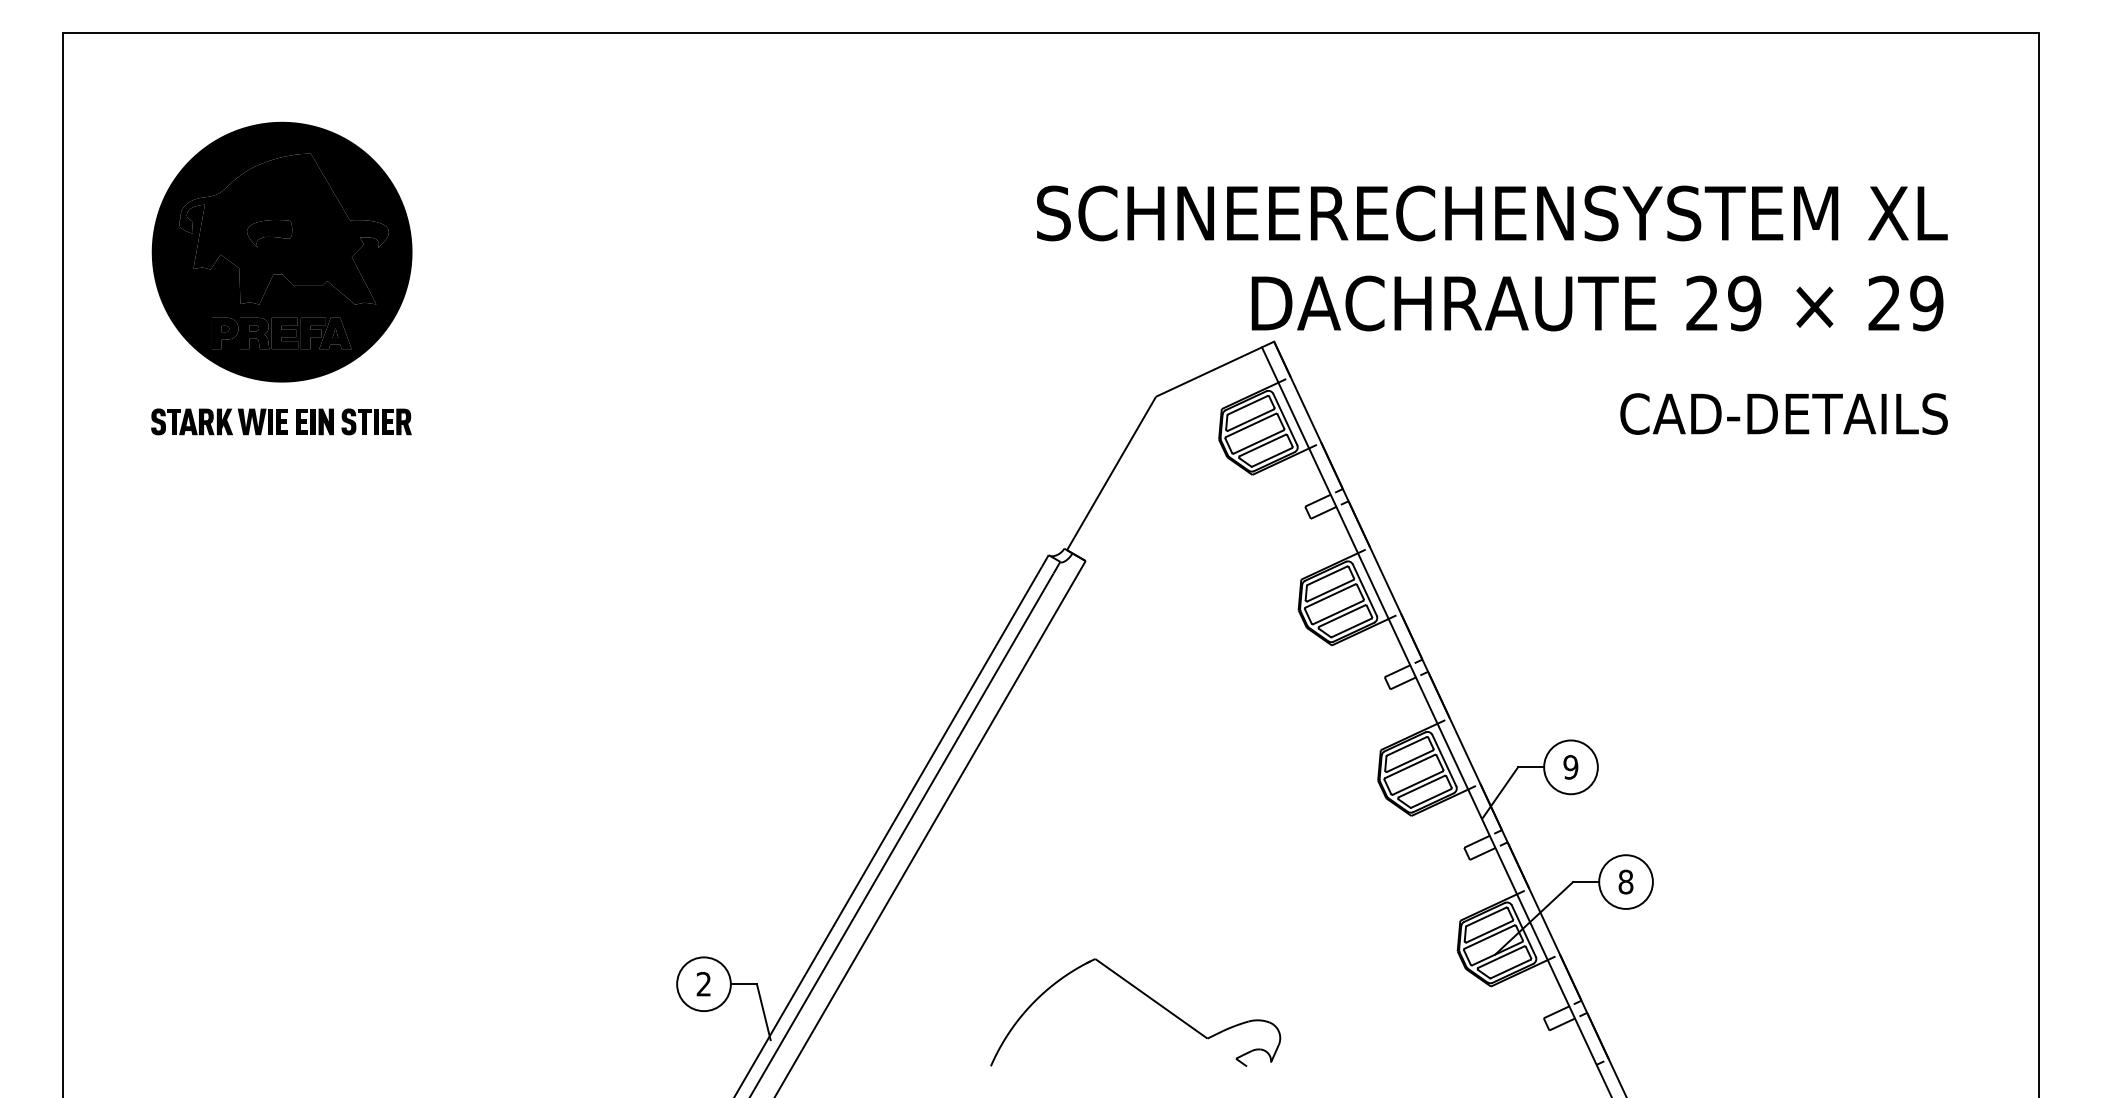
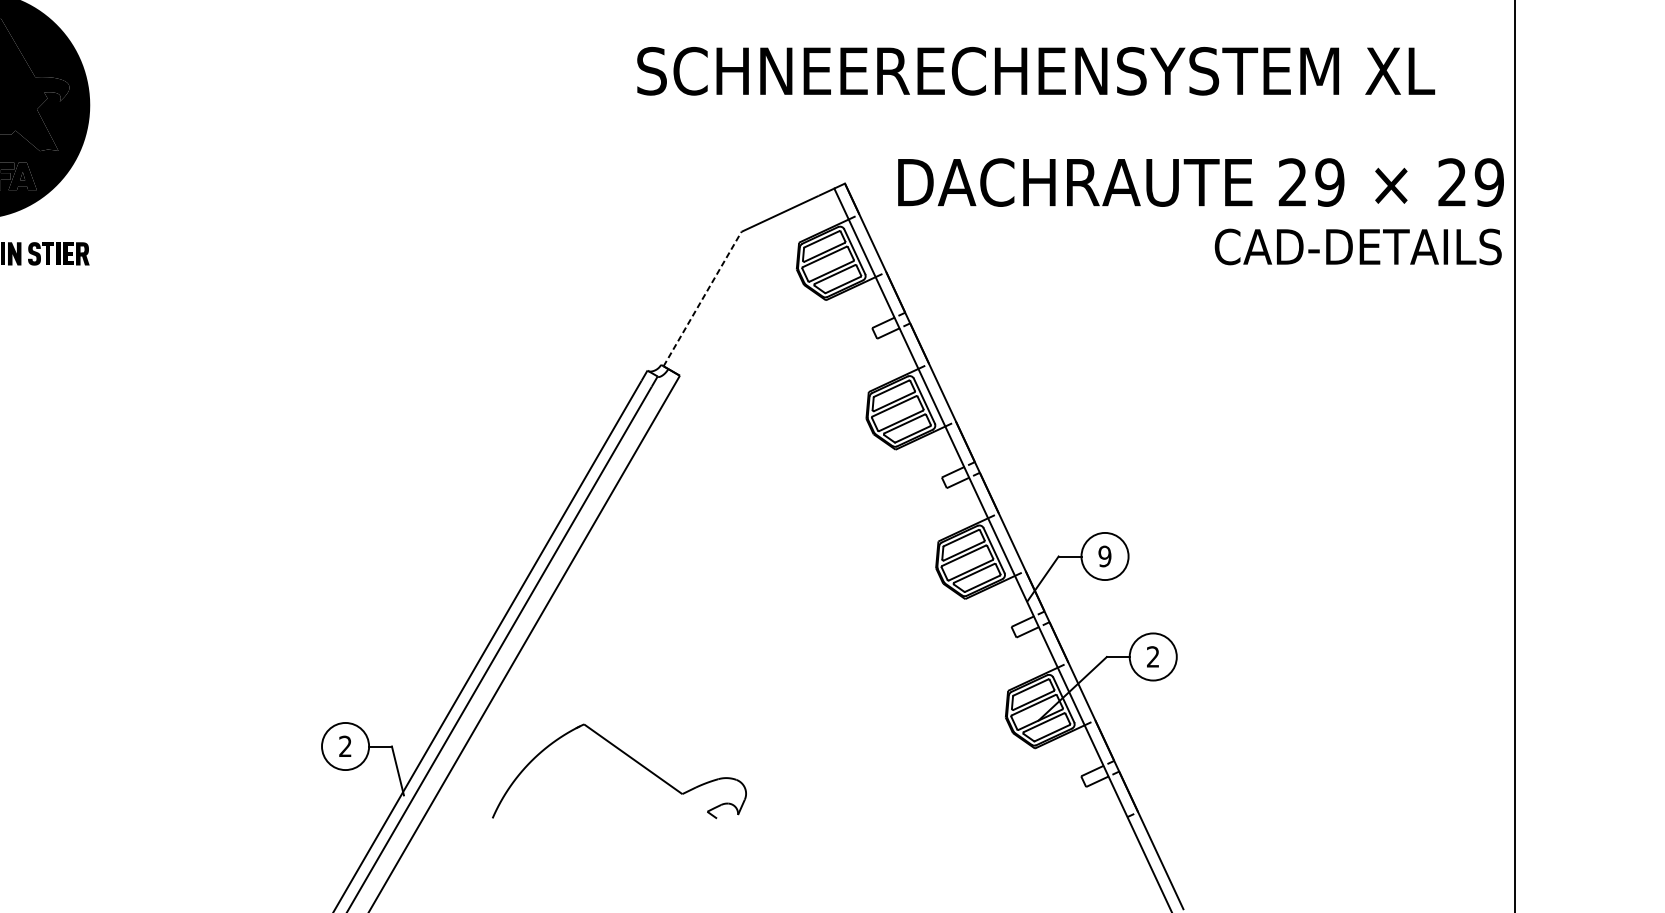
text: (1597, 303) -> (1200, 182), moved
text: (1783, 413) -> (1357, 246), moved
line: (1111, 473) -> (702, 299), solid -> dashed
text: (1625, 881) -> (1152, 656), 8 -> 2
part: (1147, 997) -> (629, 758), moved

